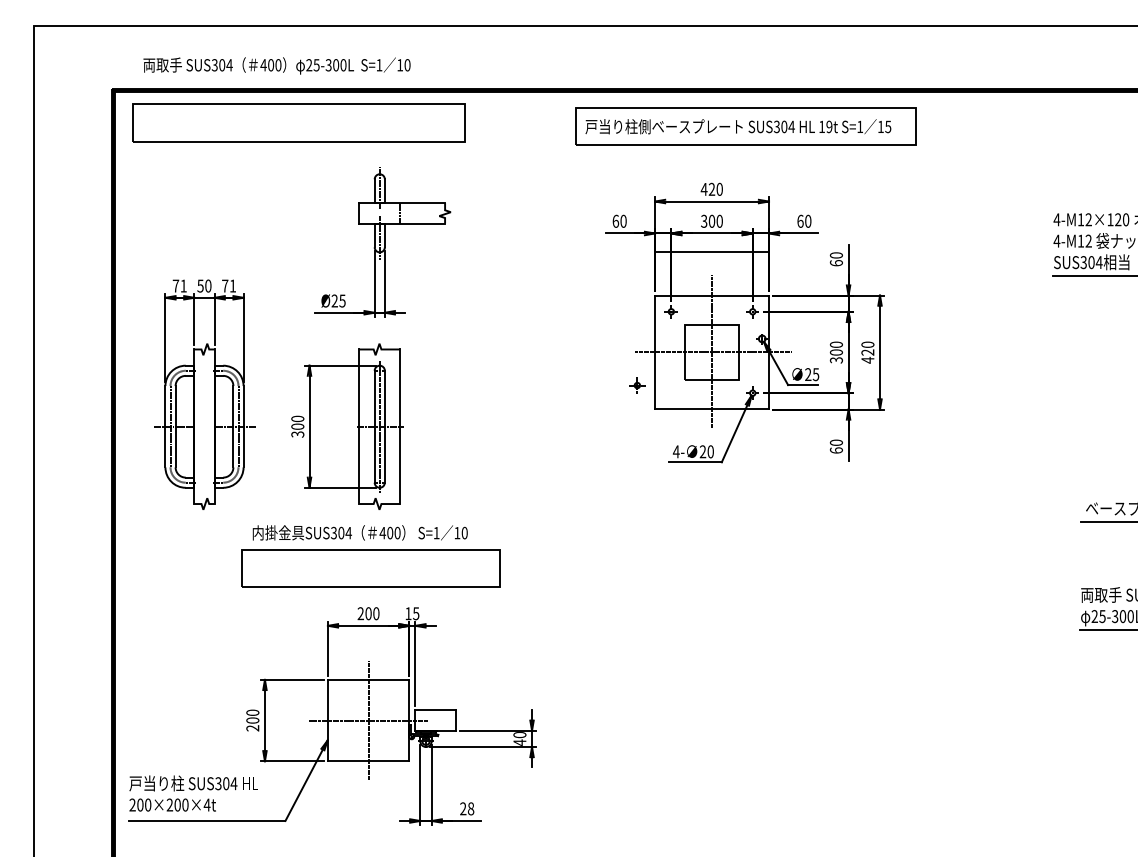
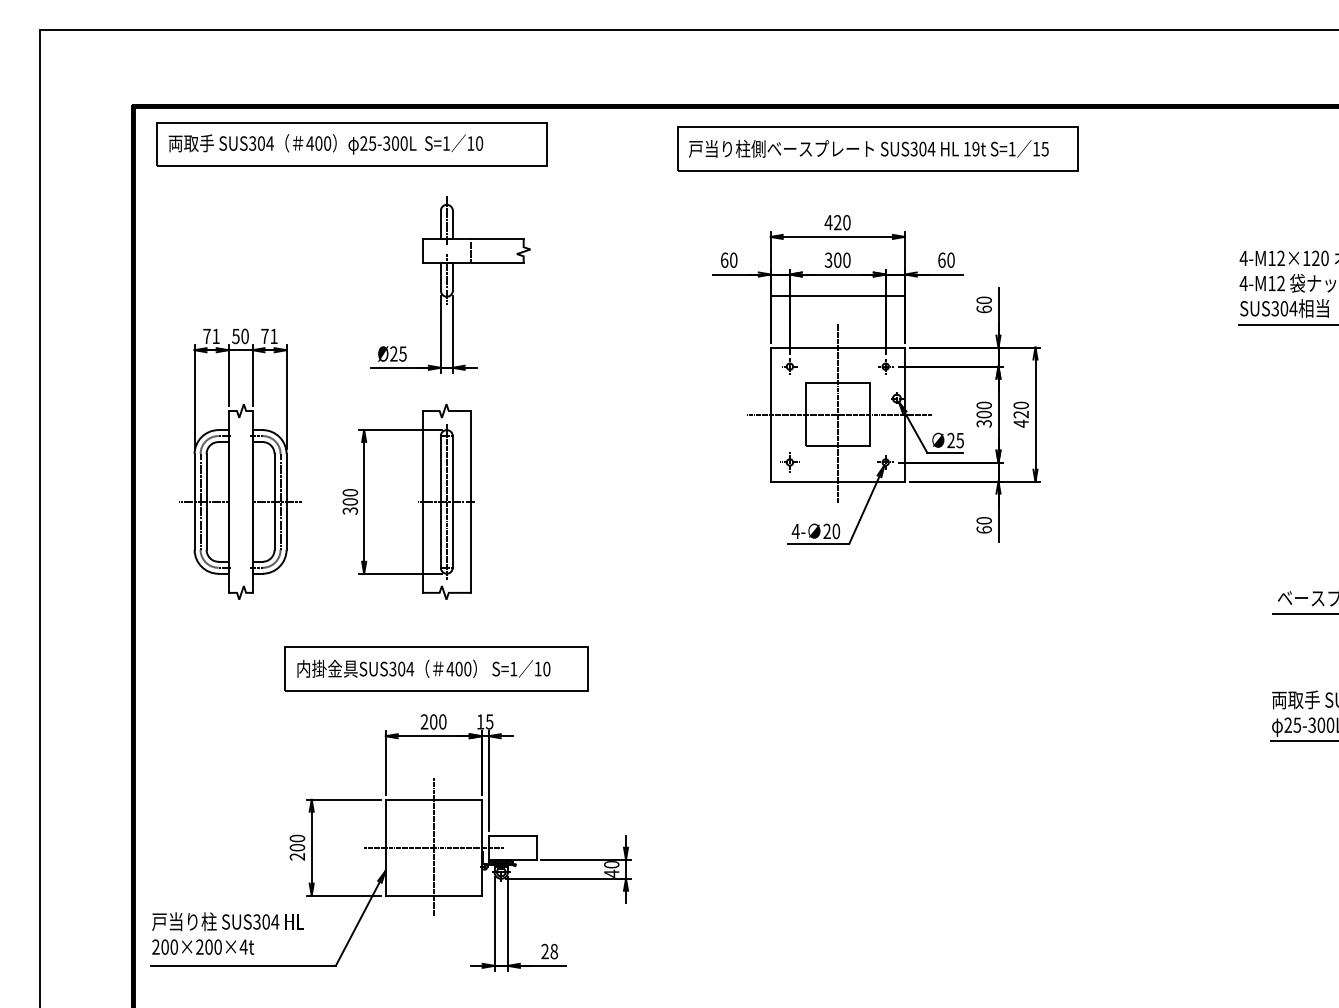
text: (276, 66) -> (325, 144), moved
part: (636, 385) -> (789, 462), moved
text: (359, 532) -> (423, 668), moved

